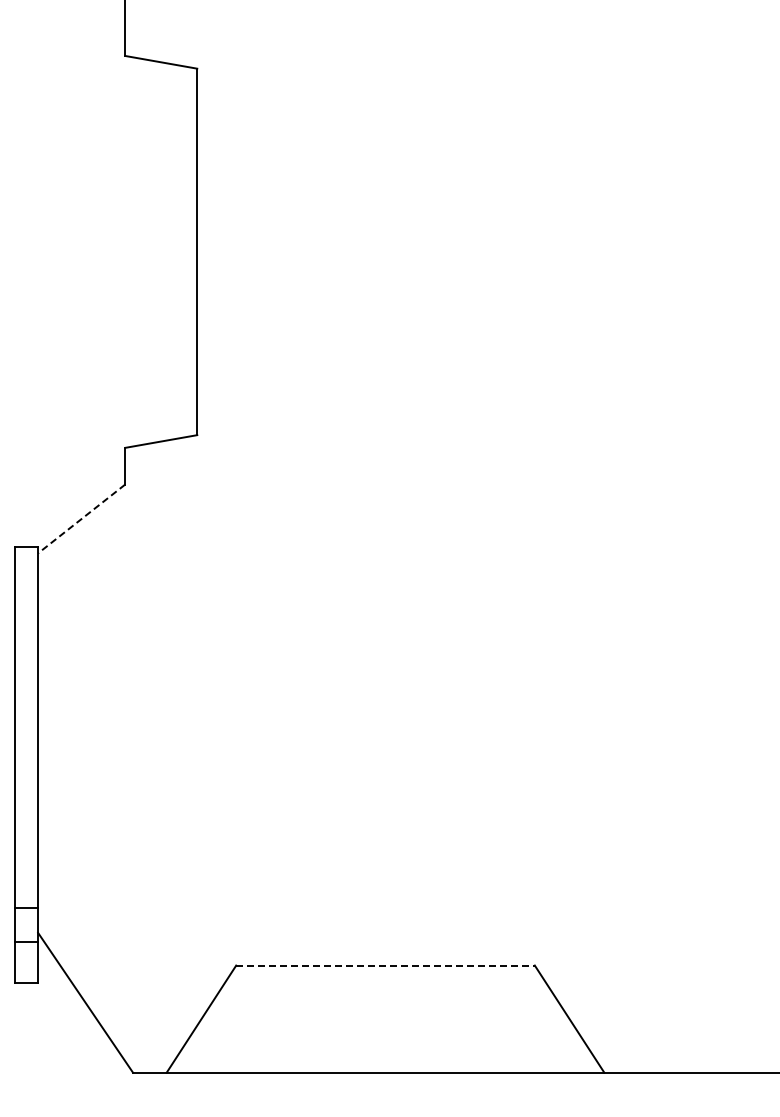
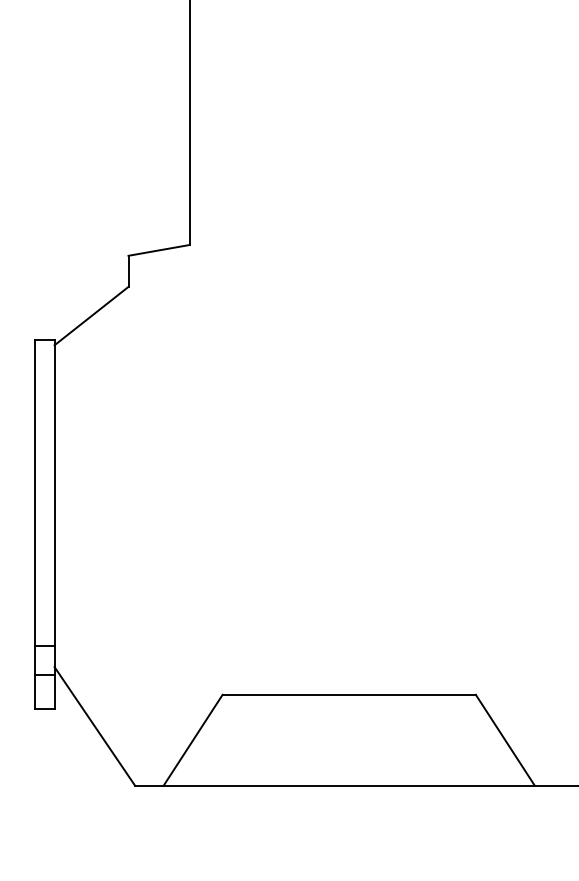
line: (81, 518) -> (91, 315), dashed -> solid
line: (386, 965) -> (350, 694), dashed -> solid

